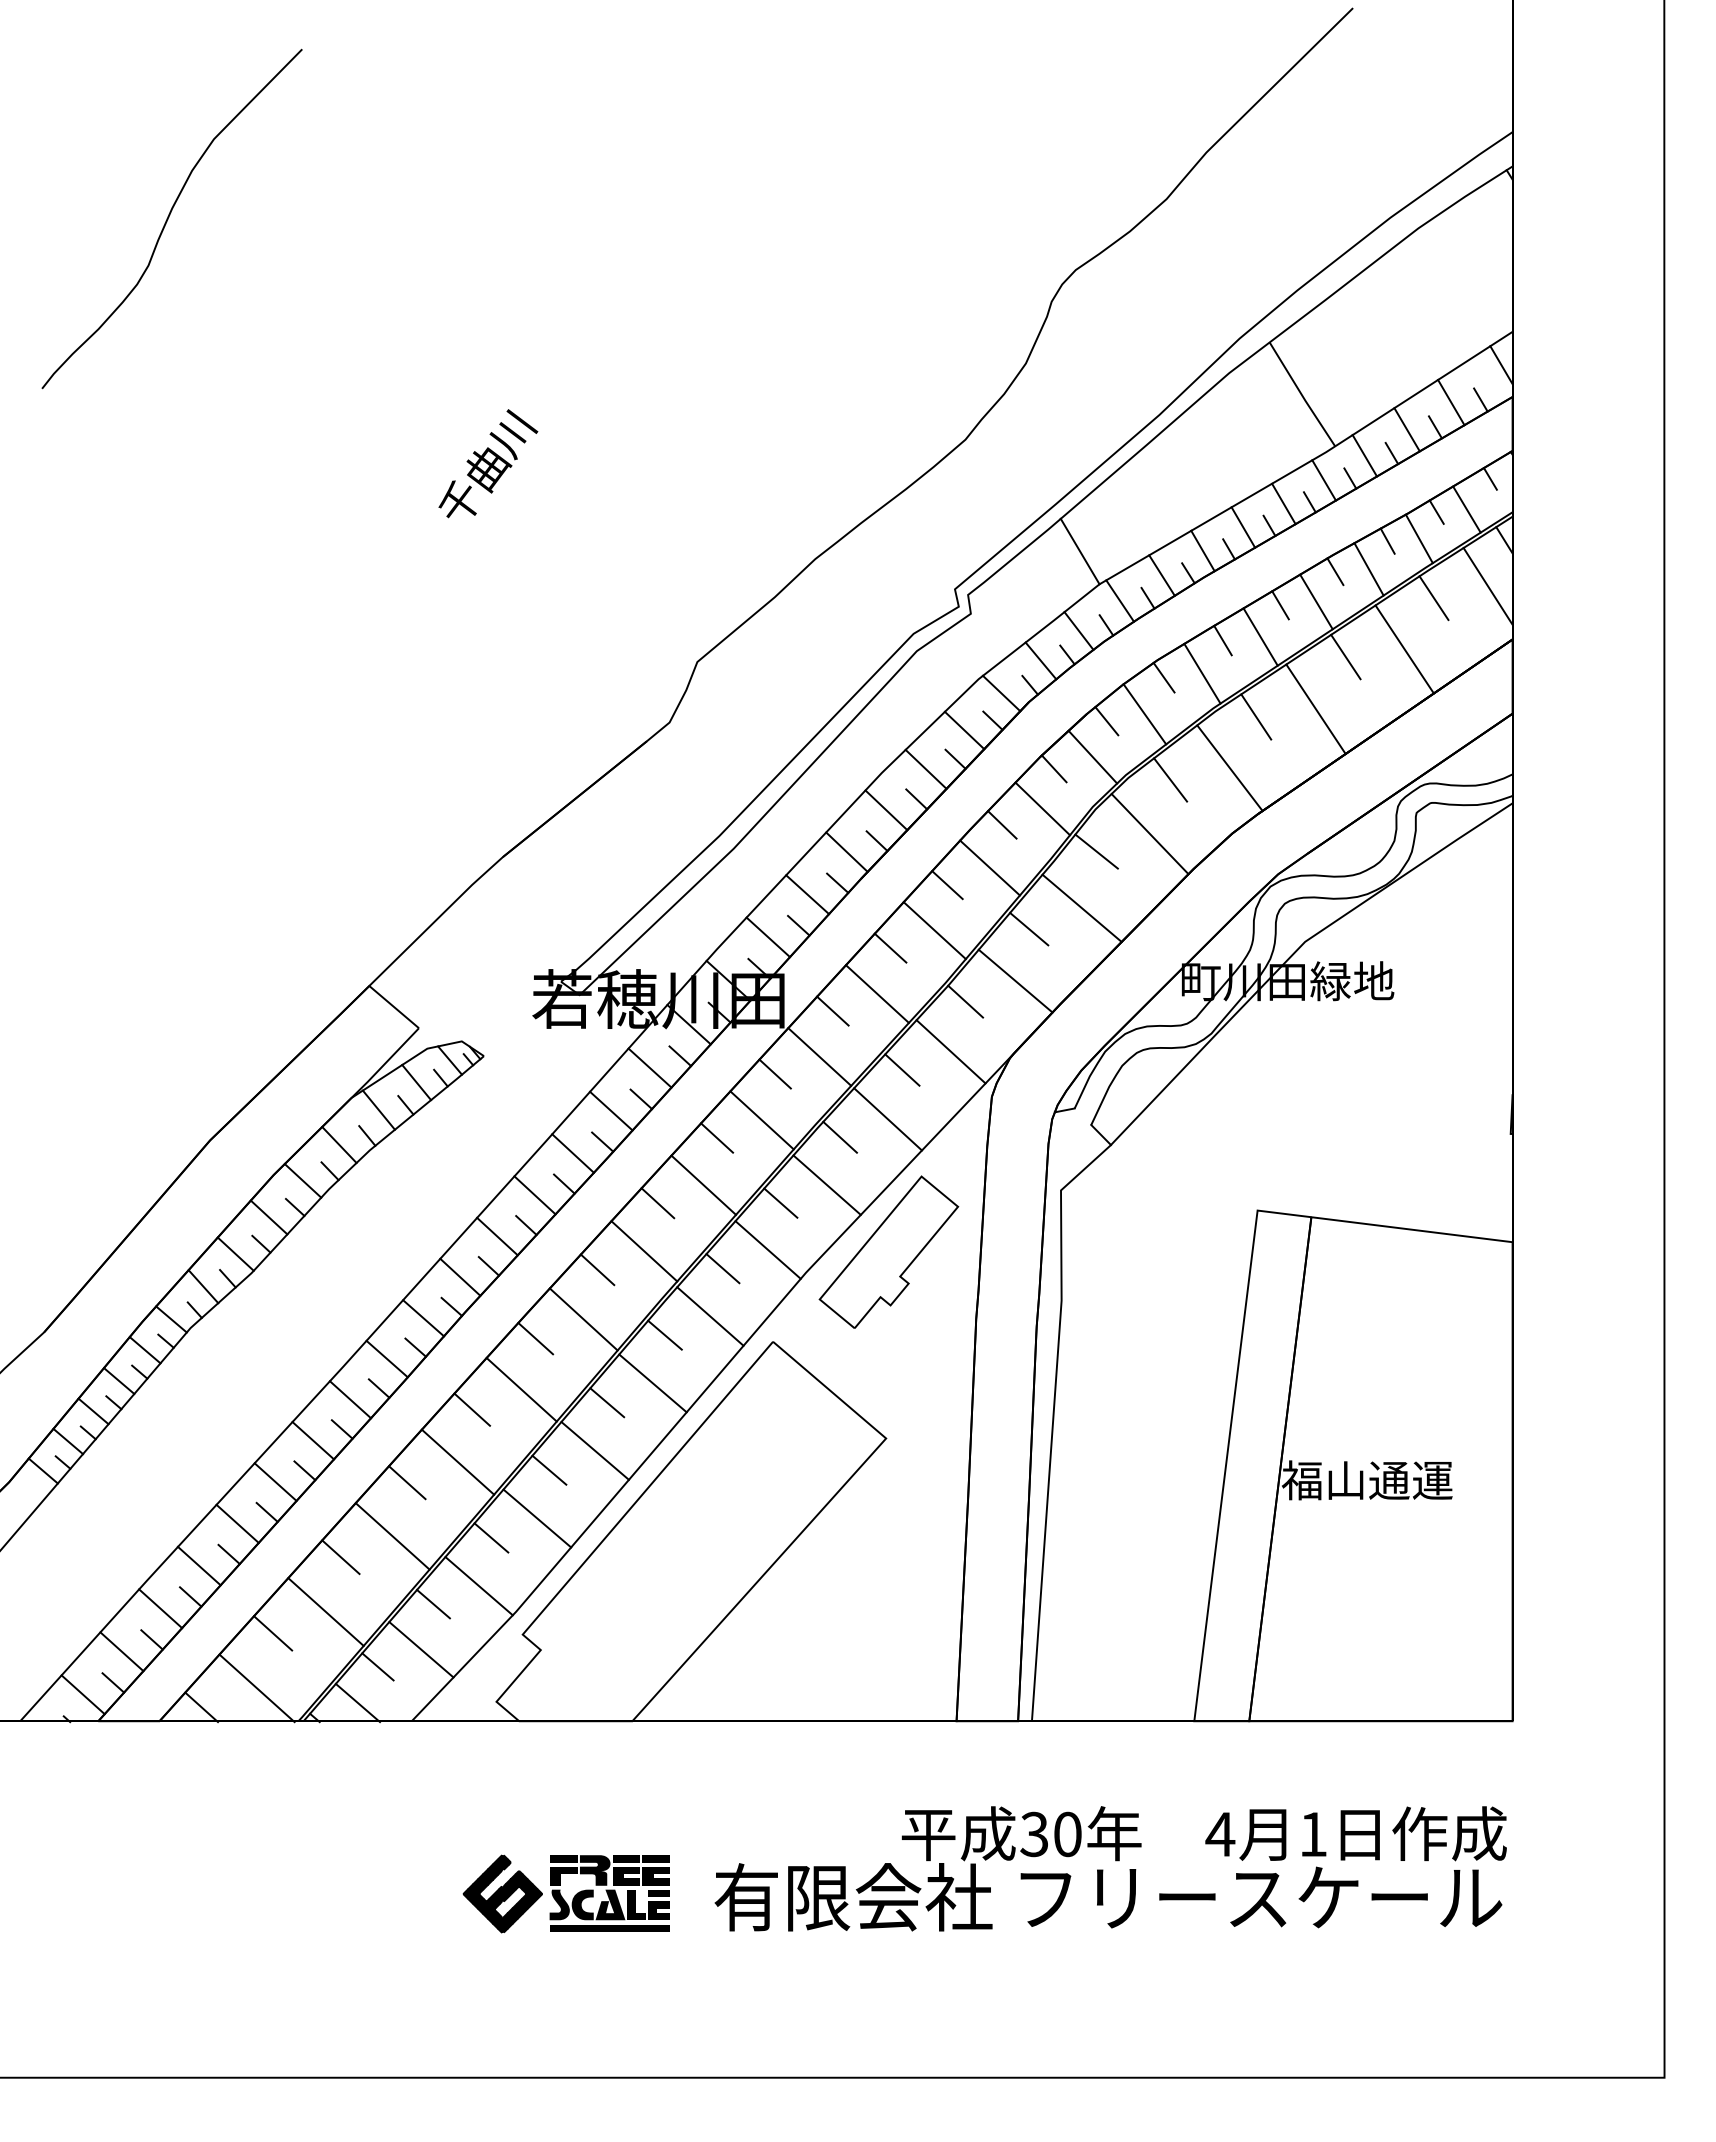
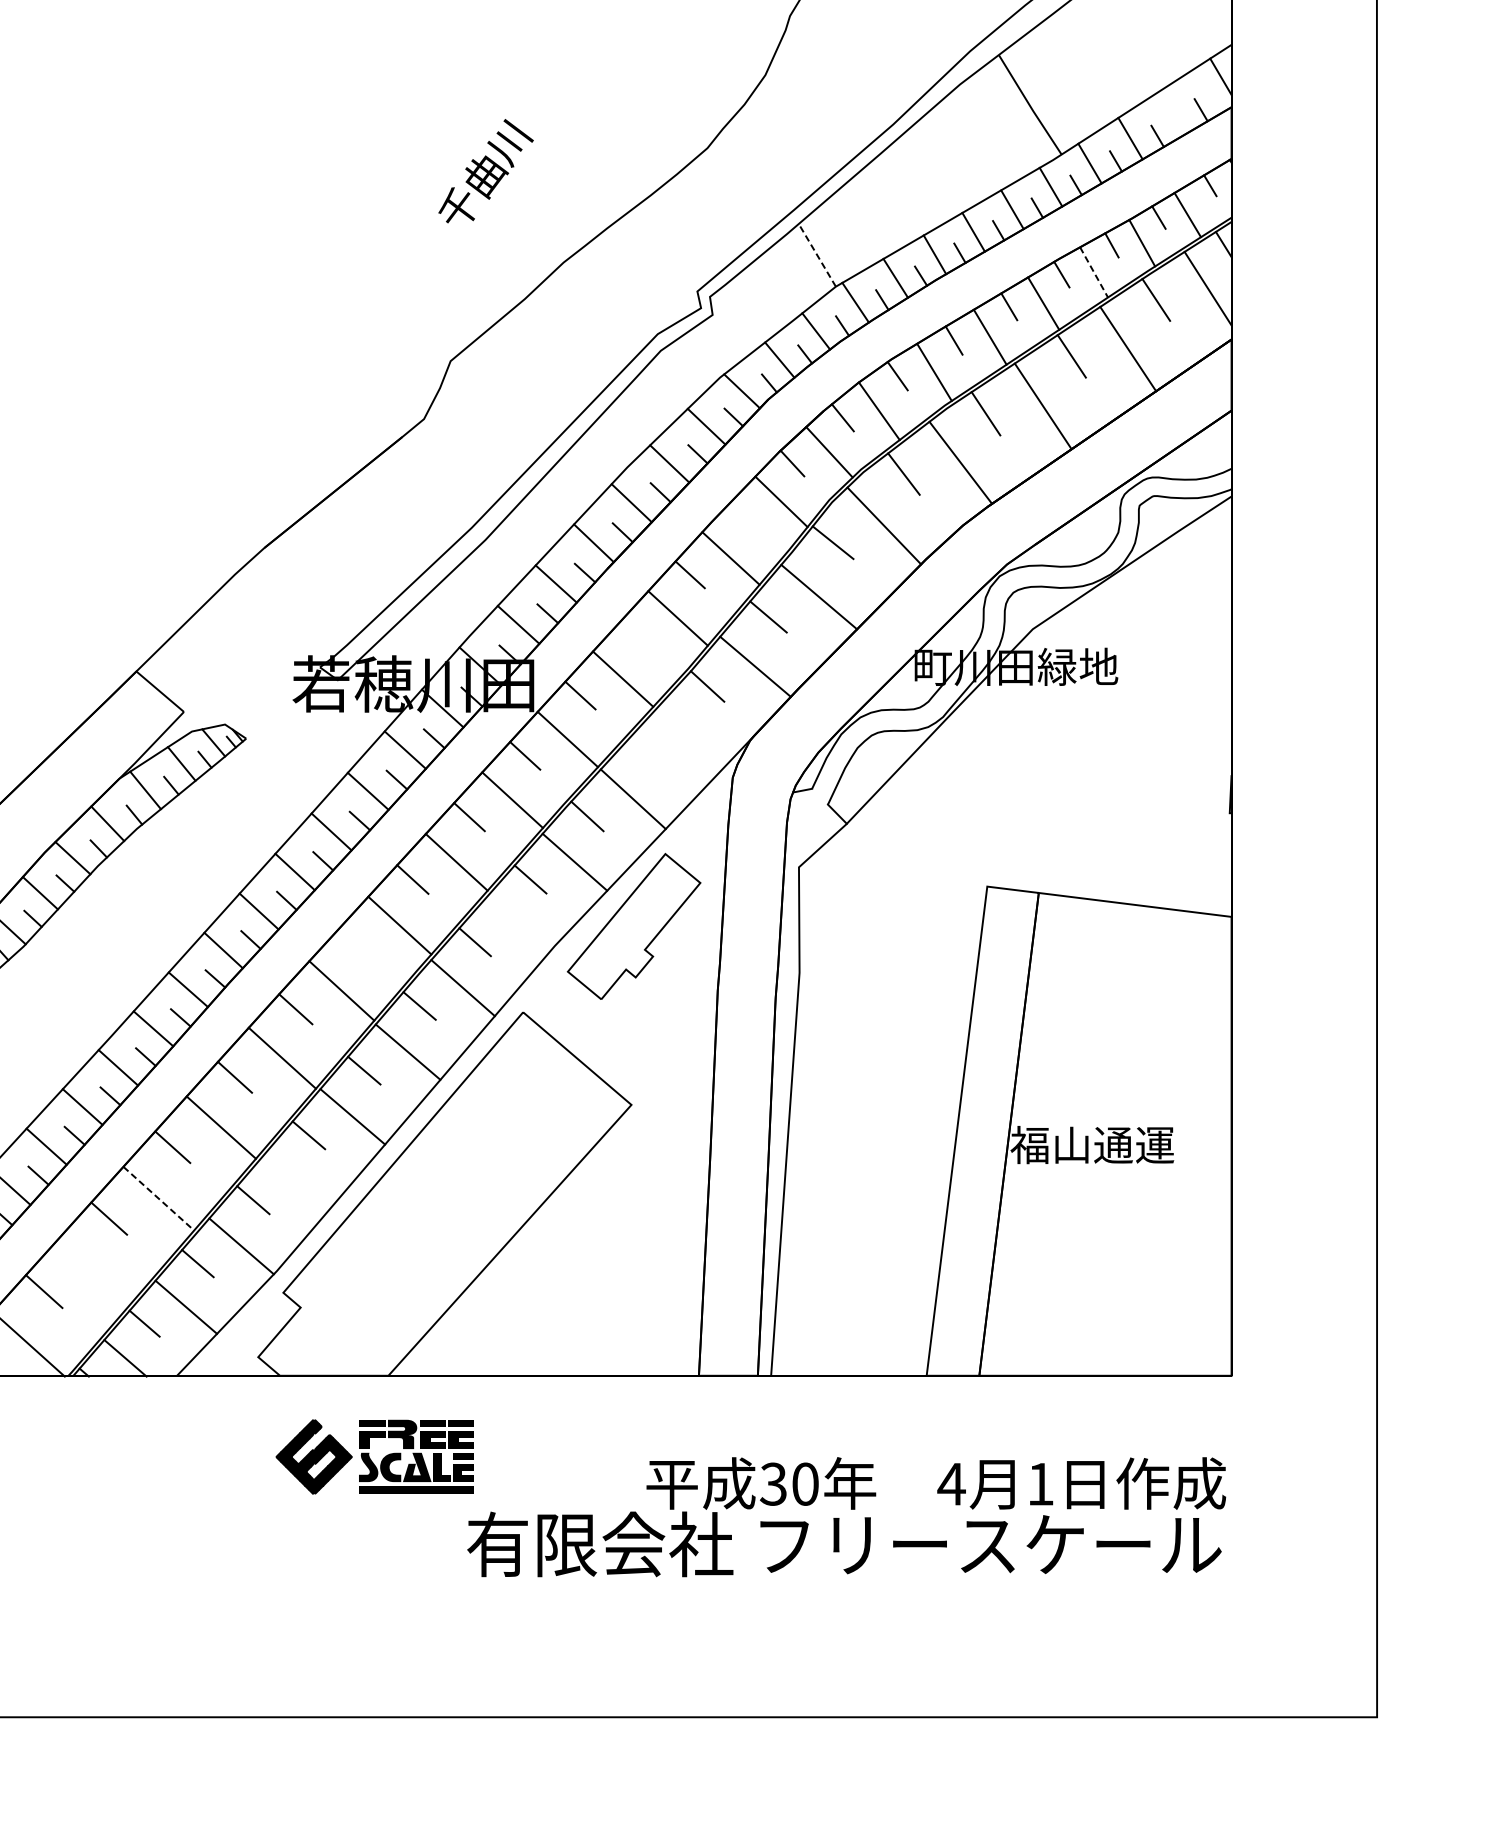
line: (1451, 402) -> (1173, 112), removed
text: (488, 463) -> (486, 170), moved
line: (1079, 551) -> (816, 255), solid -> dashed
line: (1369, 569) -> (1094, 272), solid -> dashed
line: (1002, 824) -> (742, 516), removed
line: (890, 947) -> (635, 634), removed
line: (950, 1051) -> (693, 734), removed
line: (902, 1069) -> (647, 751), removed
line: (767, 1249) -> (517, 923), removed
line: (597, 1269) -> (354, 943), removed
line: (537, 1518) -> (297, 1181), removed
line: (392, 1536) -> (158, 1198), solid -> dashed
line: (325, 1611) -> (94, 1270), removed
part: (565, 1893) -> (374, 1456), moved

